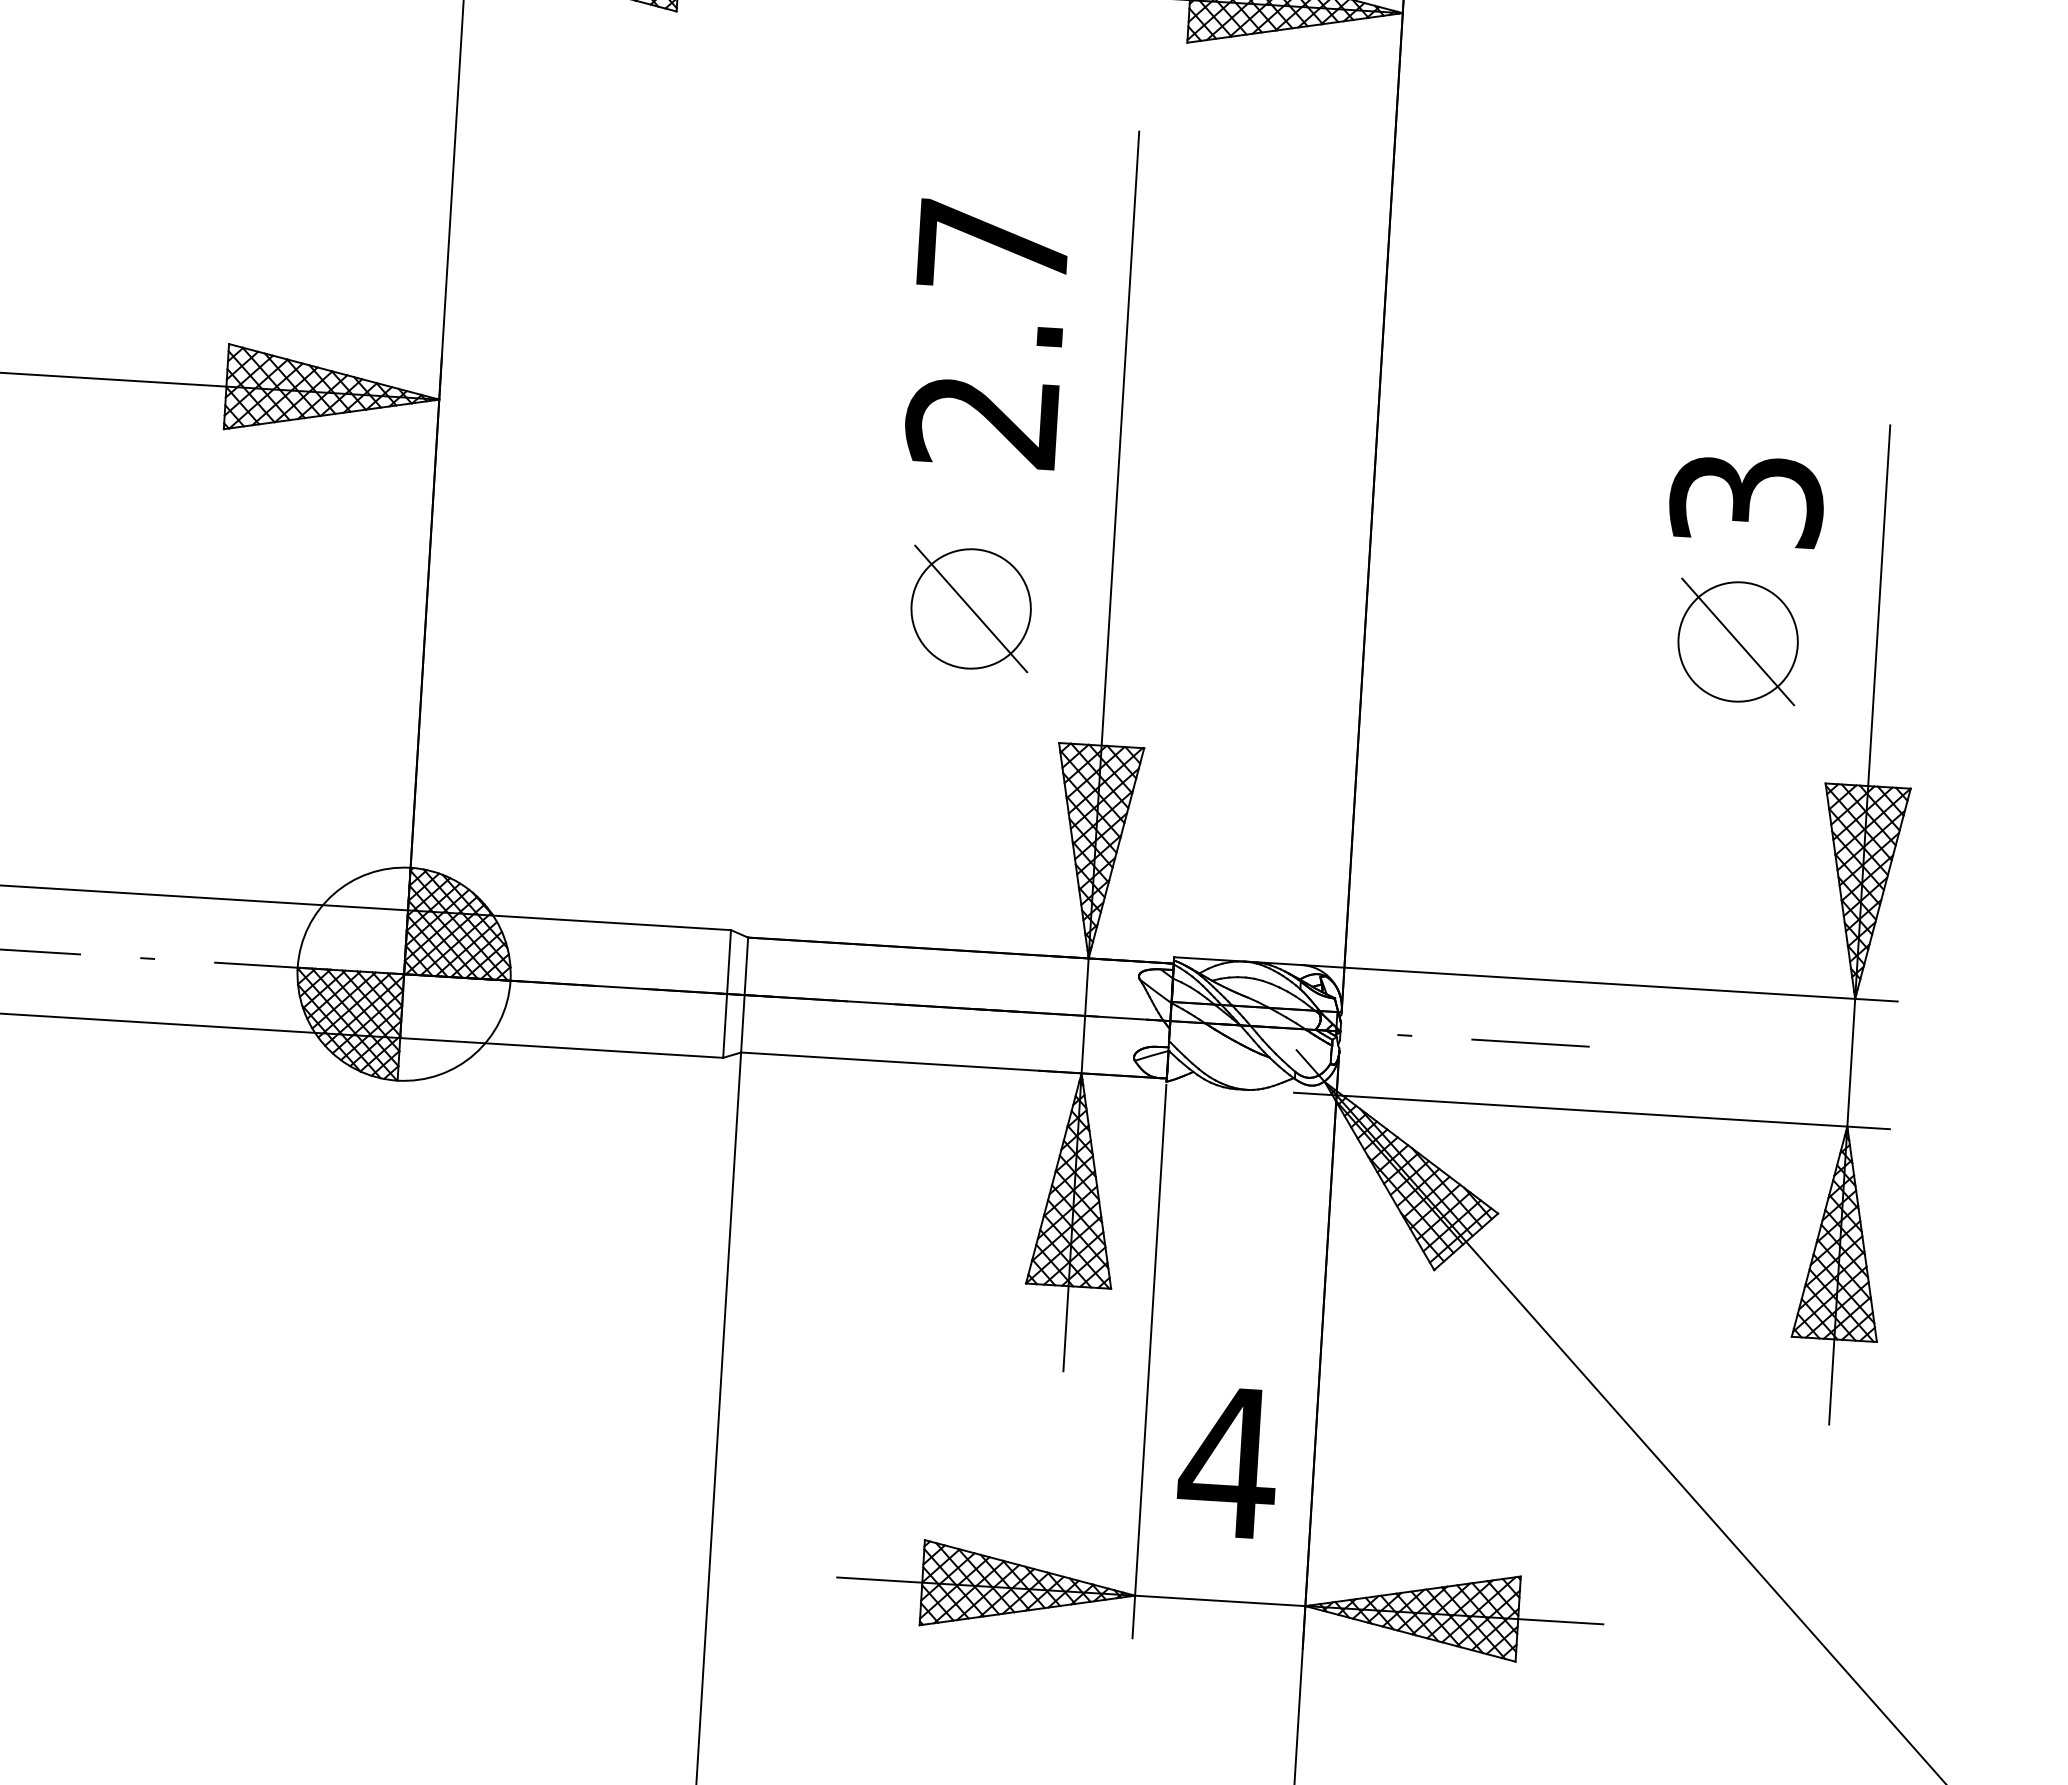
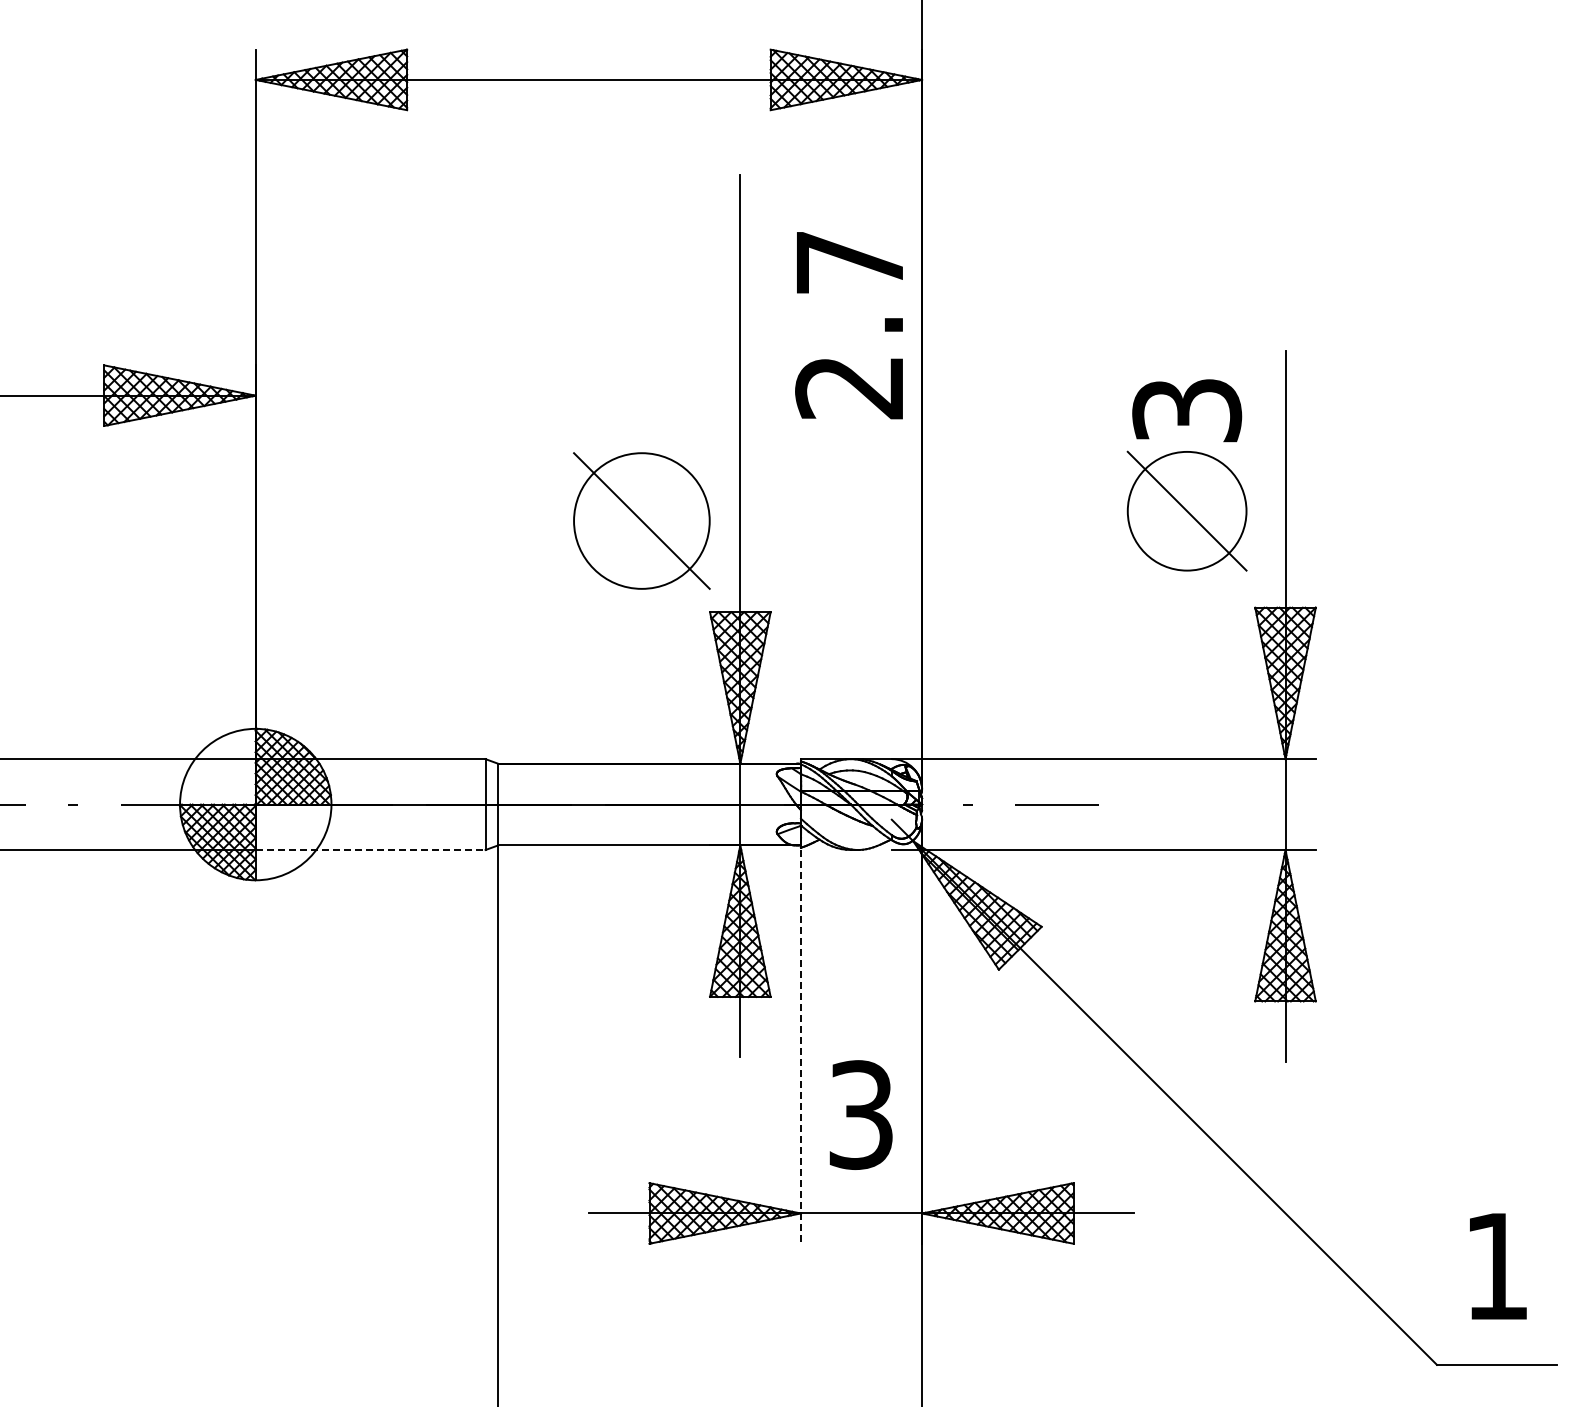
text: (985, 334) -> (848, 325), moved
part: (970, 608) -> (641, 520), size x1.6
part: (1737, 640) -> (1186, 510), size x1.4
line: (561, 1048) -> (370, 850), solid -> dashed
line: (1148, 1361) -> (800, 1046), solid -> dashed
text: (1227, 1461) -> (860, 1114), 4 -> 3

